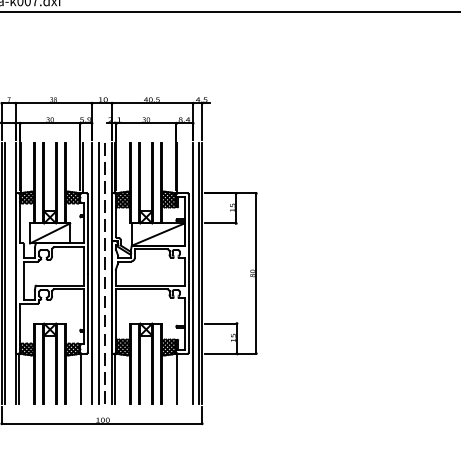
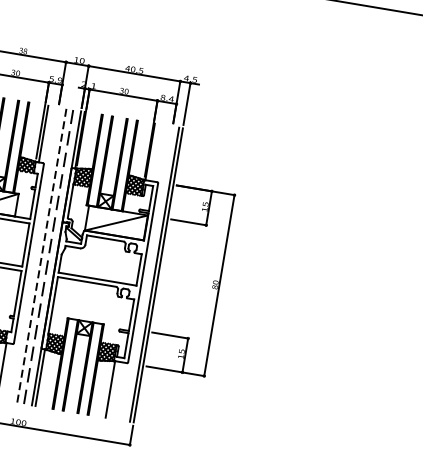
line: (92, 273) -> (34, 254), removed
line: (193, 273) -> (148, 273), removed
line: (99, 274) -> (42, 257), solid -> dashed

